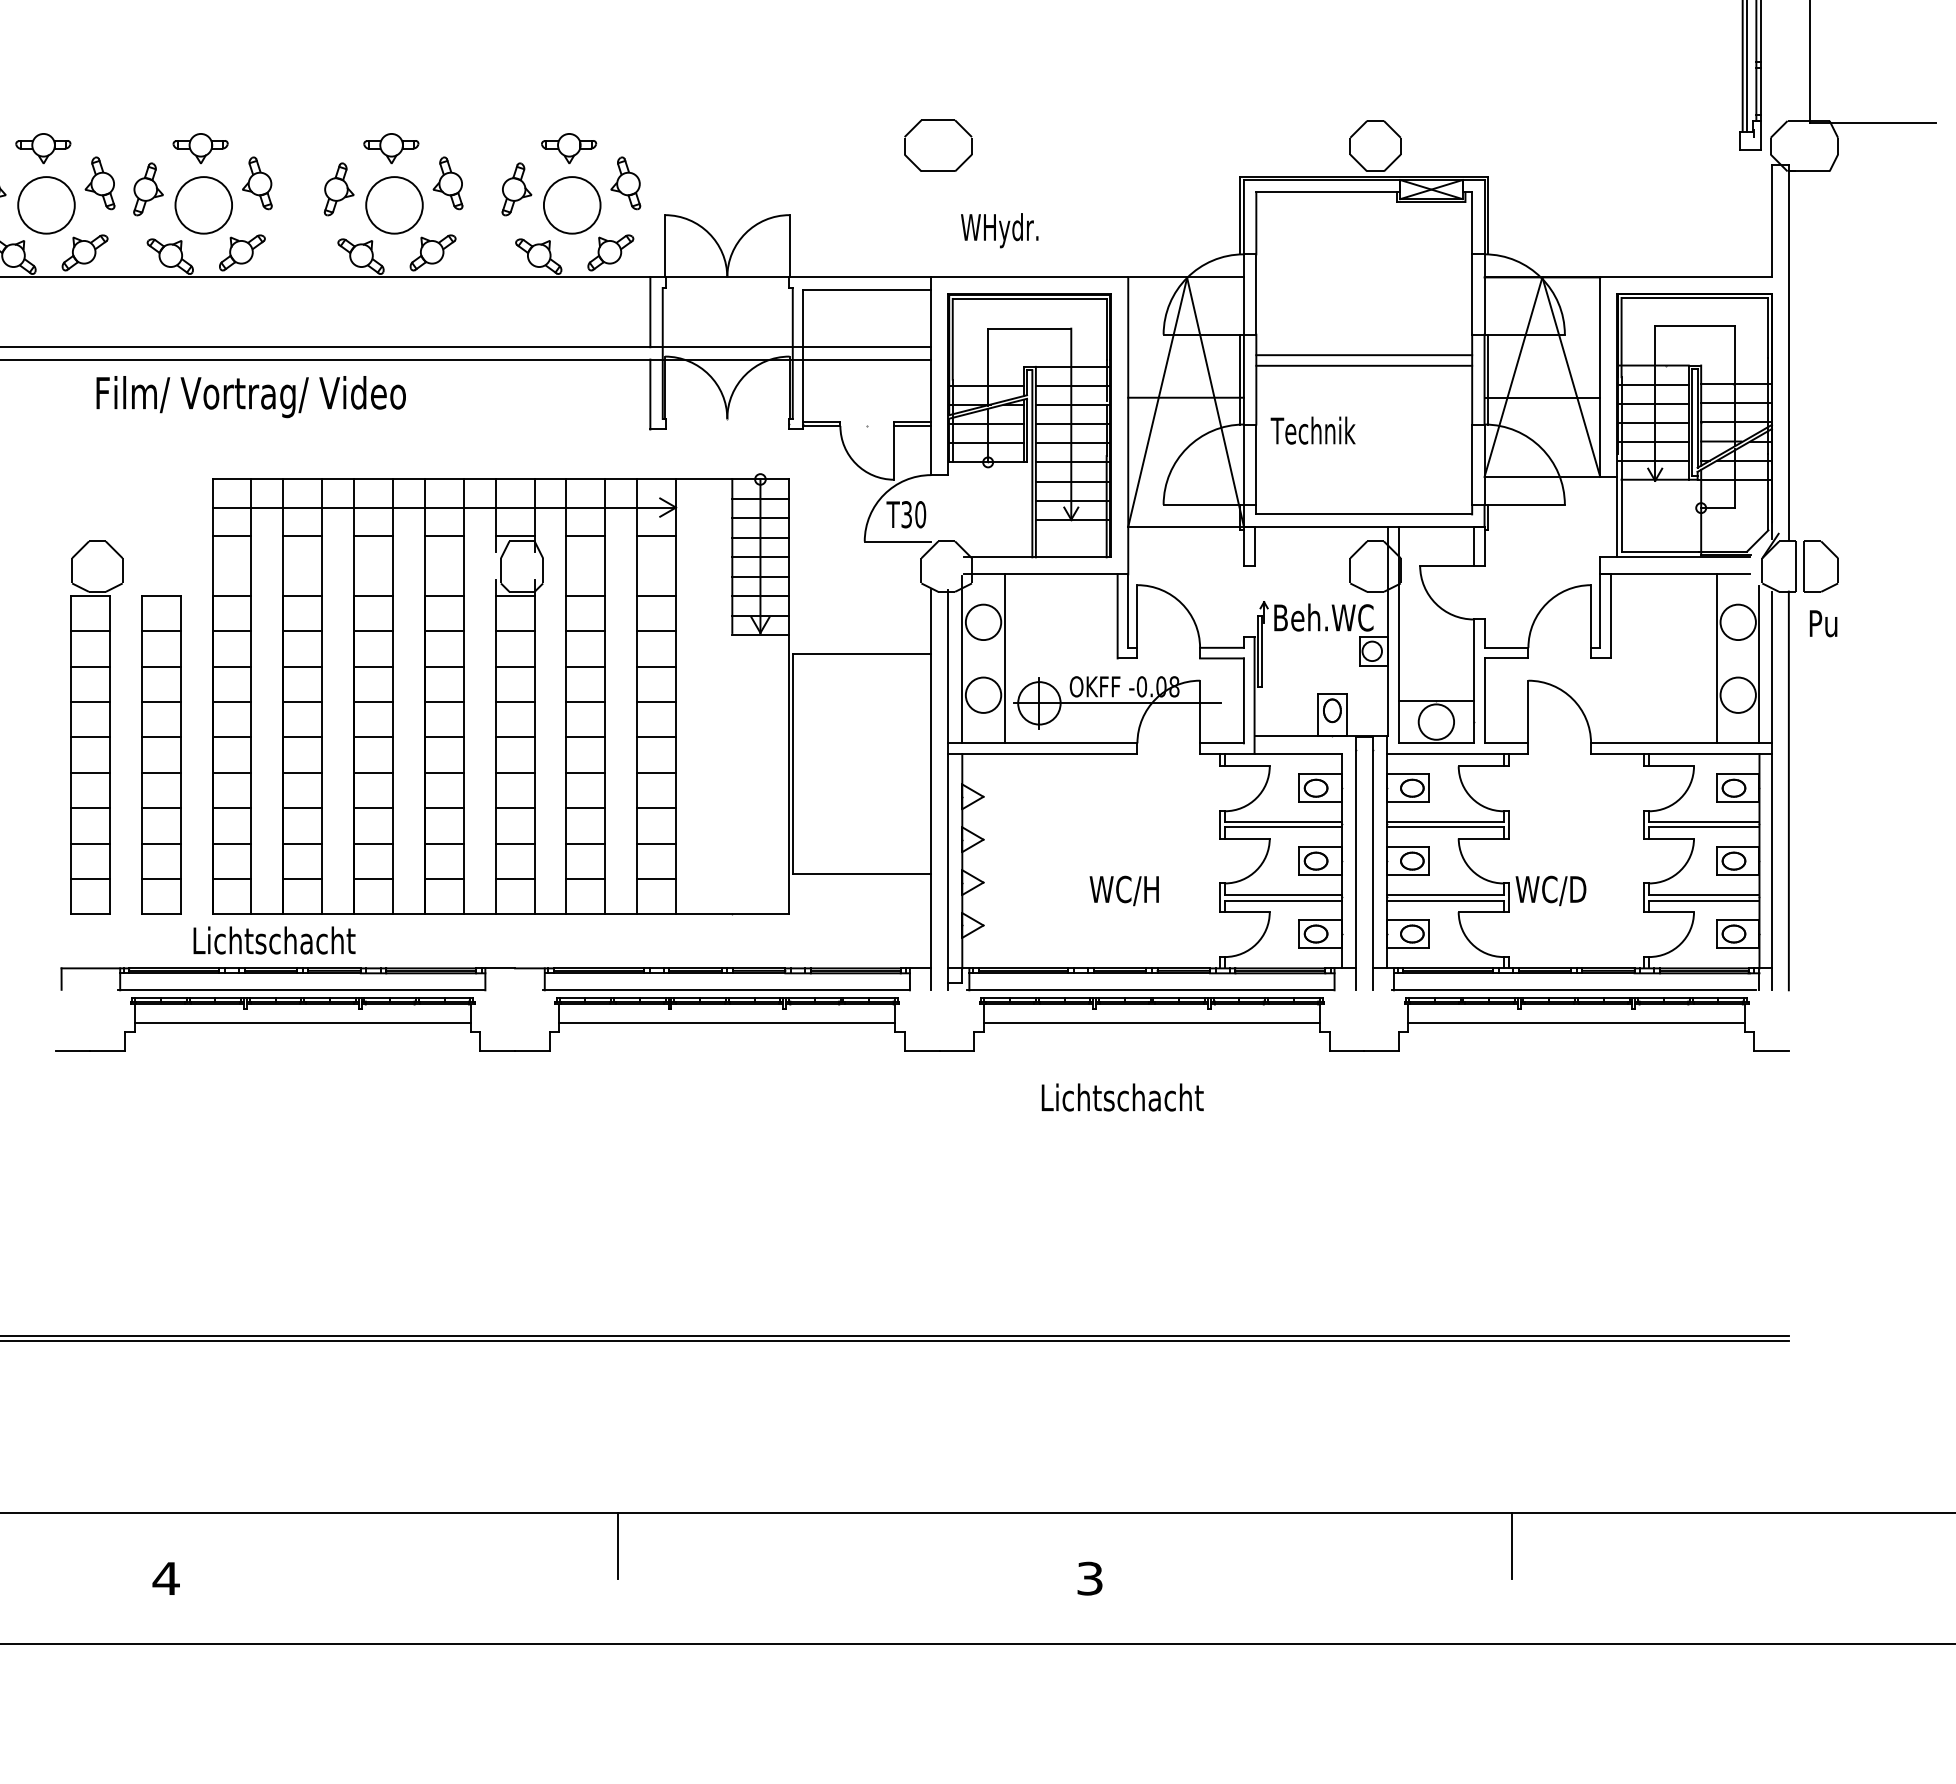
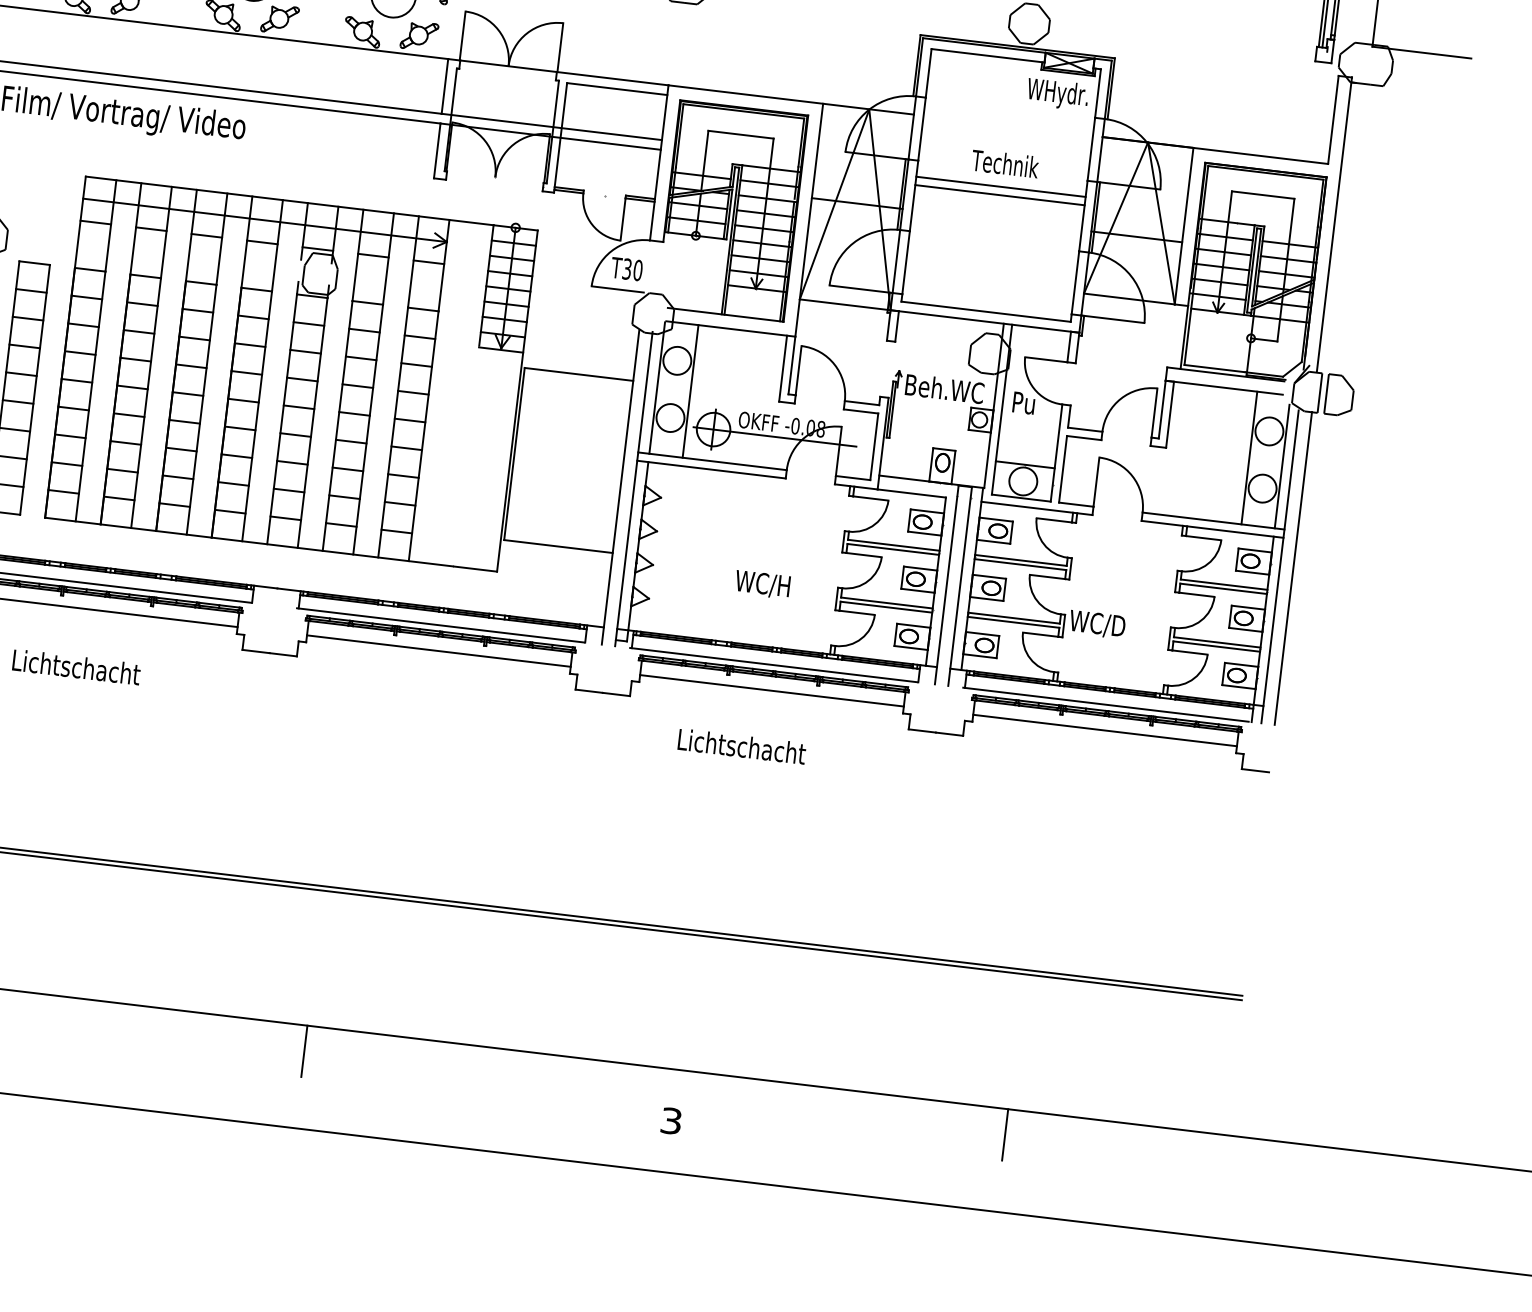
text: (999, 230) -> (1057, 94), moved
text: (1312, 430) -> (1004, 163), moved
text: (1823, 623) -> (1023, 403), moved
text: (274, 940) -> (76, 667), moved

